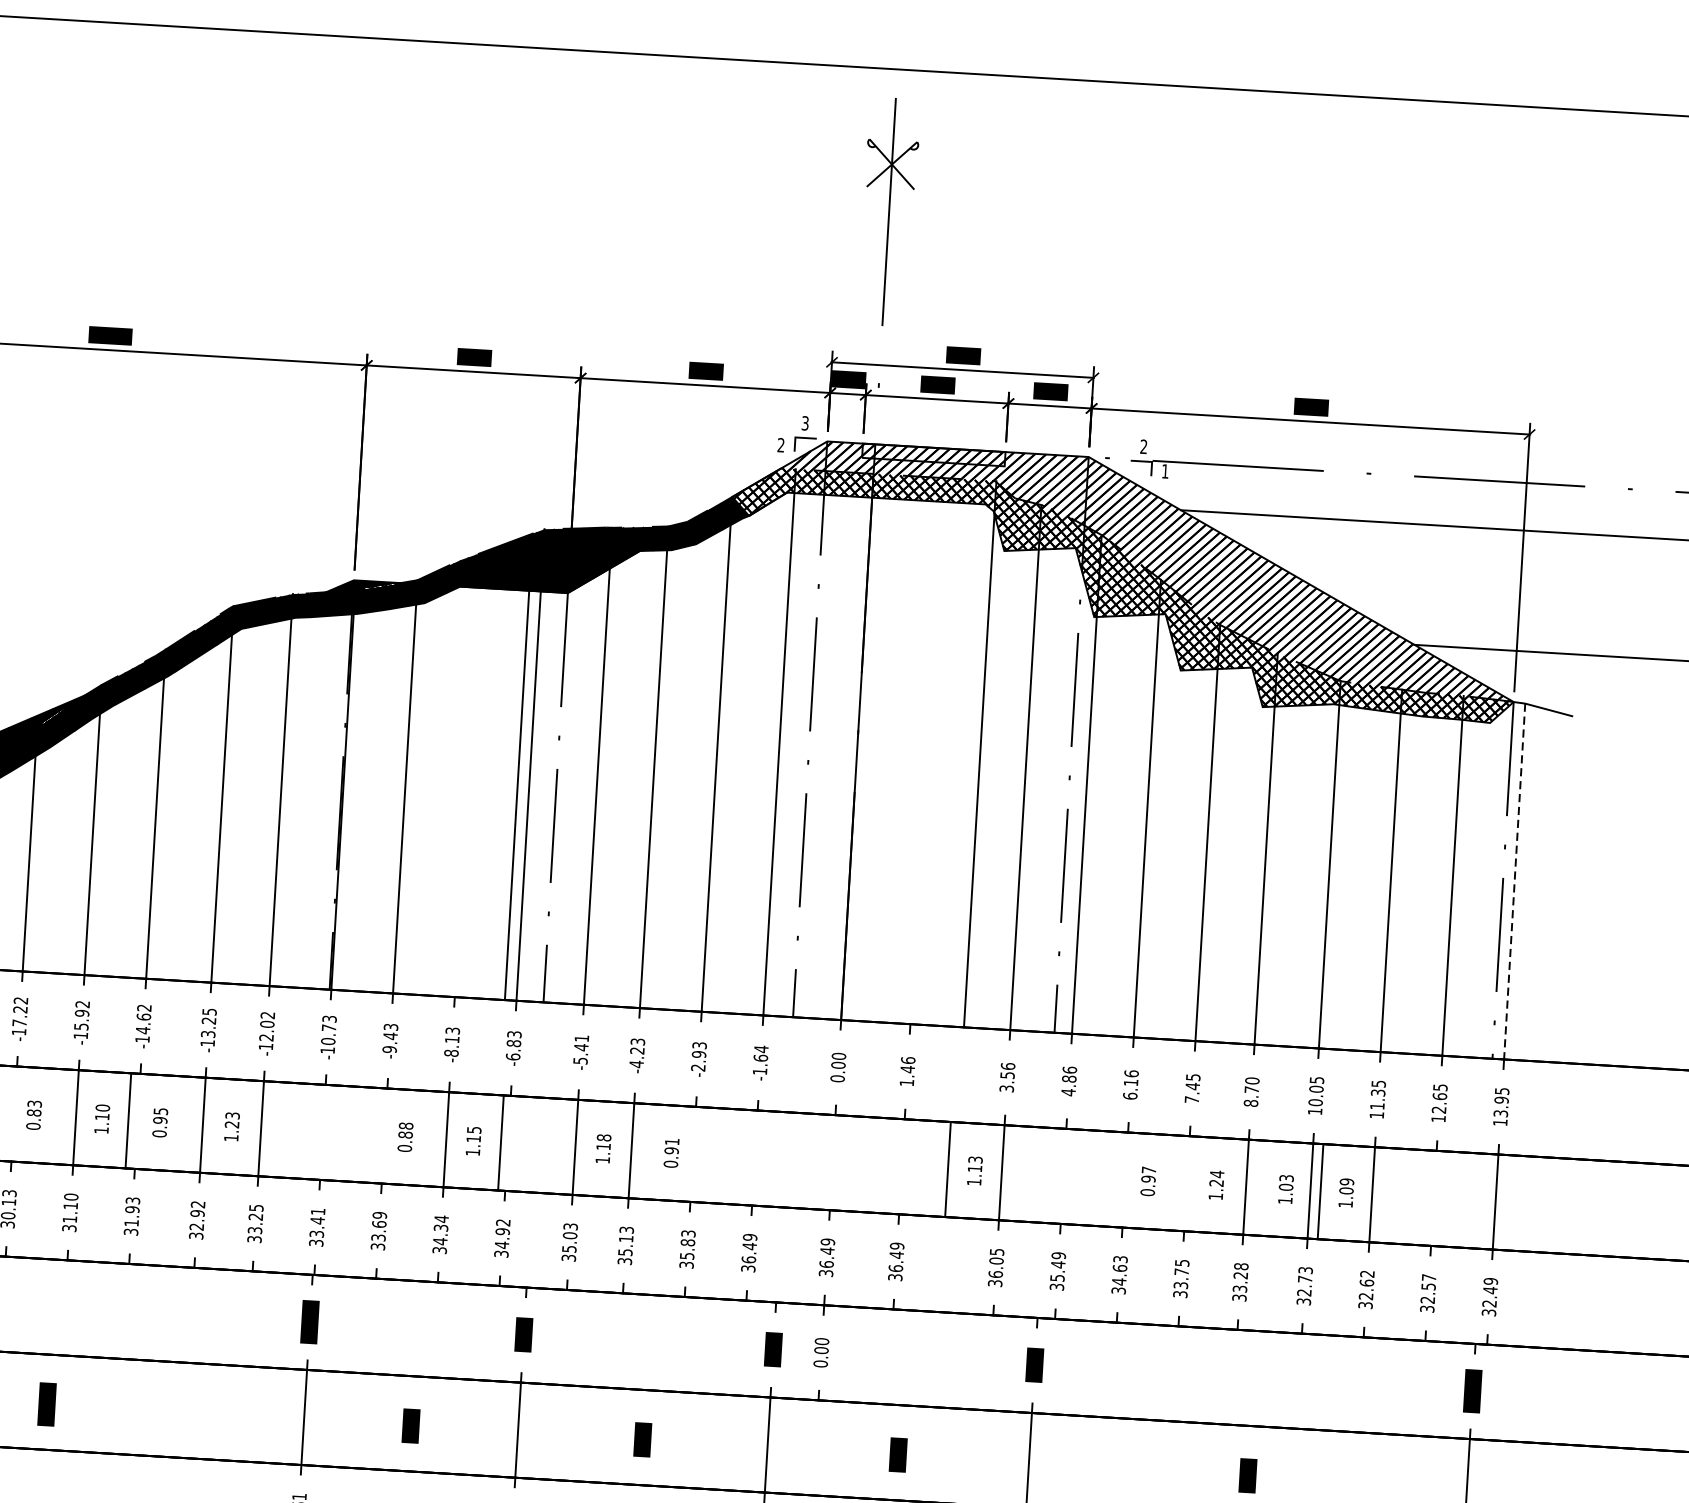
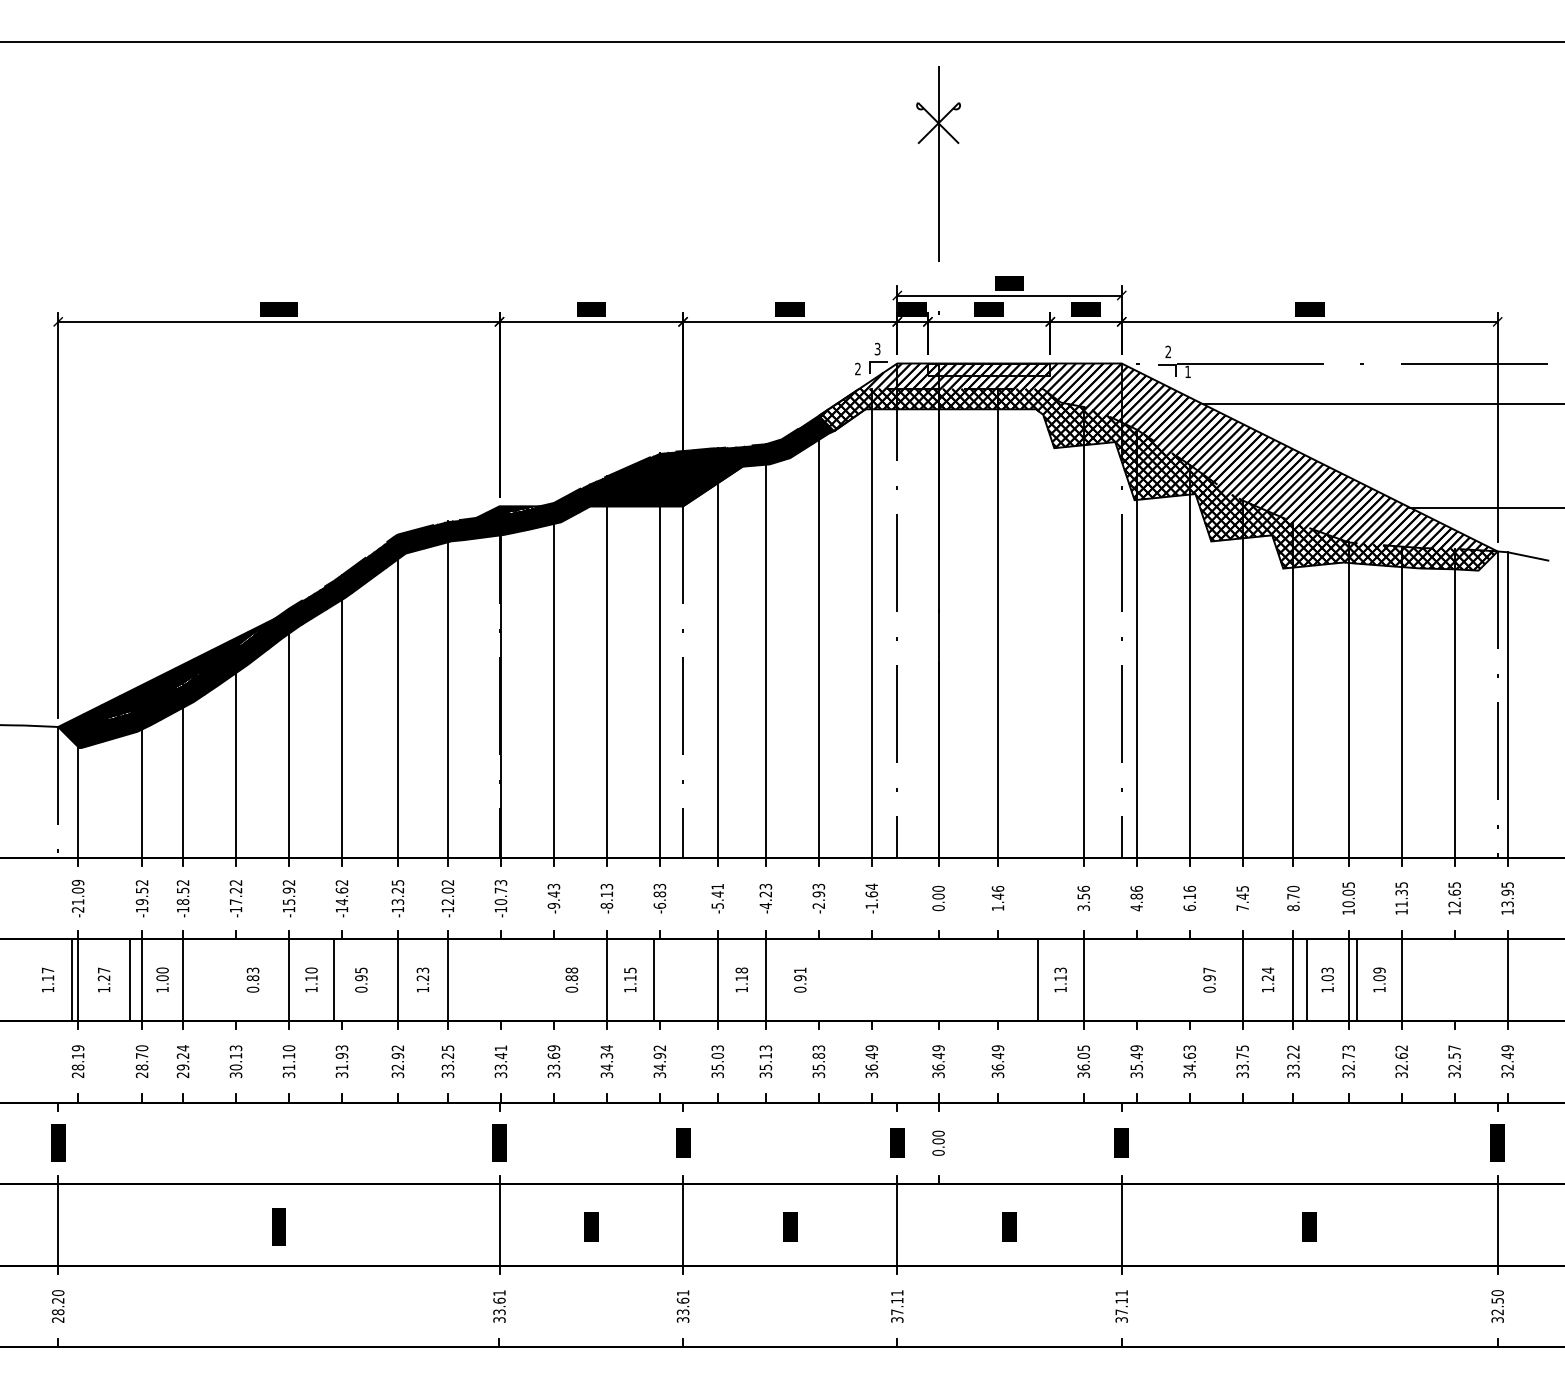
line: (980, 753) -> (998, 622), moved
line: (517, 777) -> (606, 666), moved
line: (1514, 880) -> (1507, 704), dashed -> solid
line: (1186, 1182) -> (1242, 979), added
line: (1261, 1187) -> (1306, 979), added
text: (1241, 1266) -> (1293, 1048), 33.28 -> 33.22

